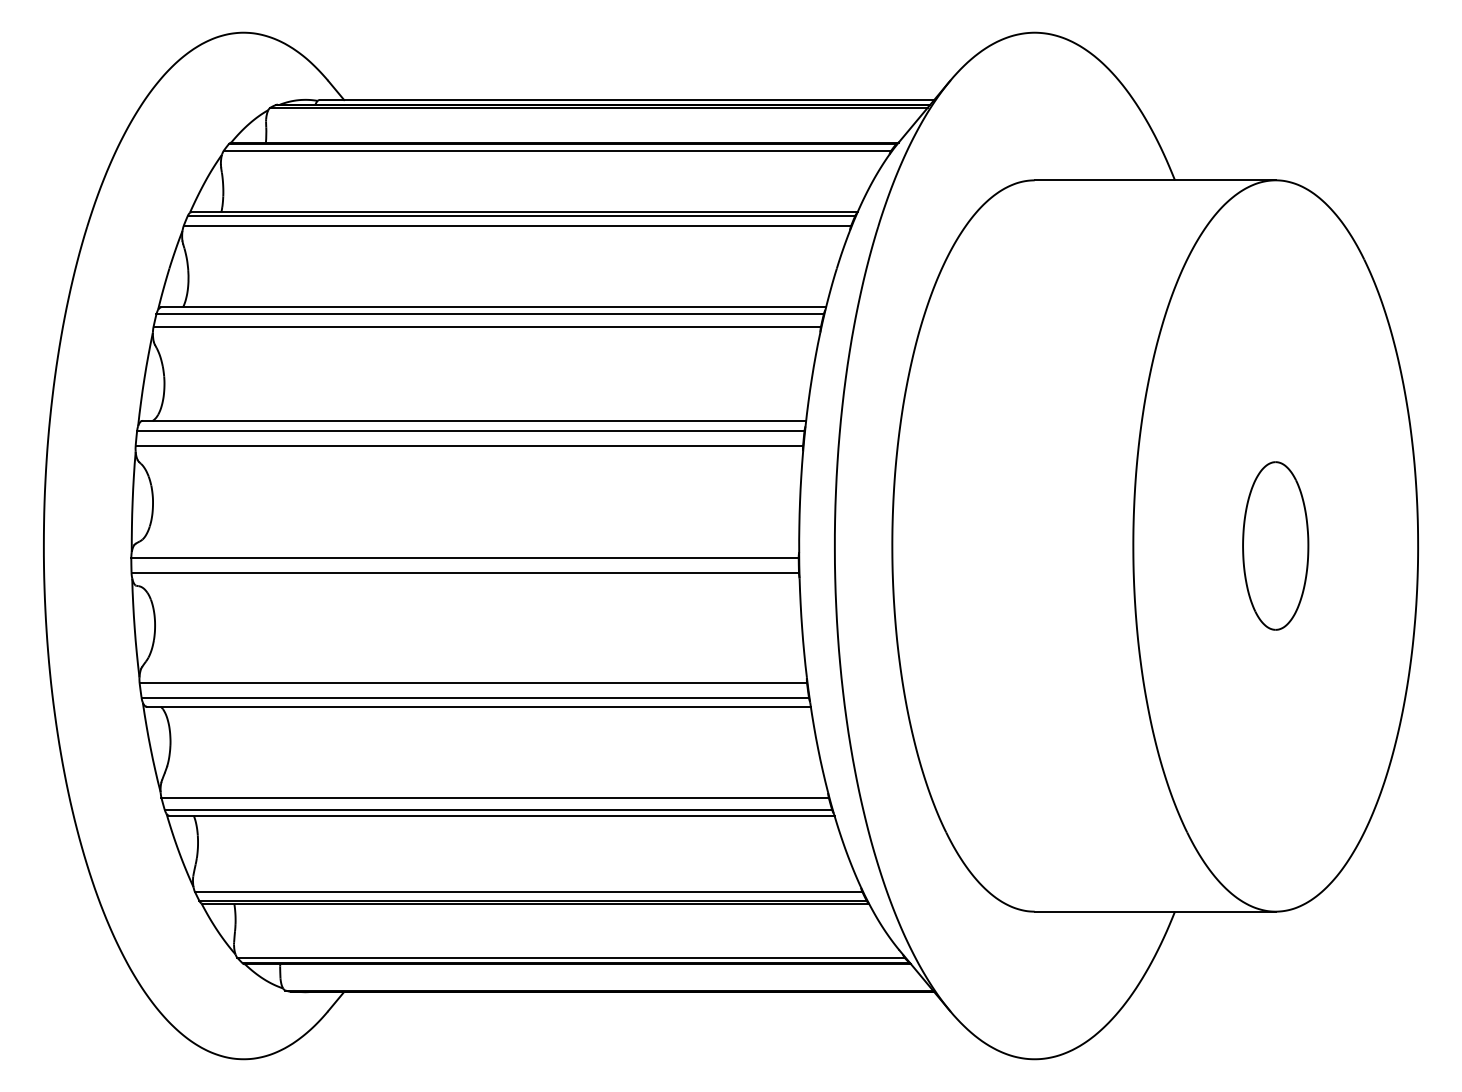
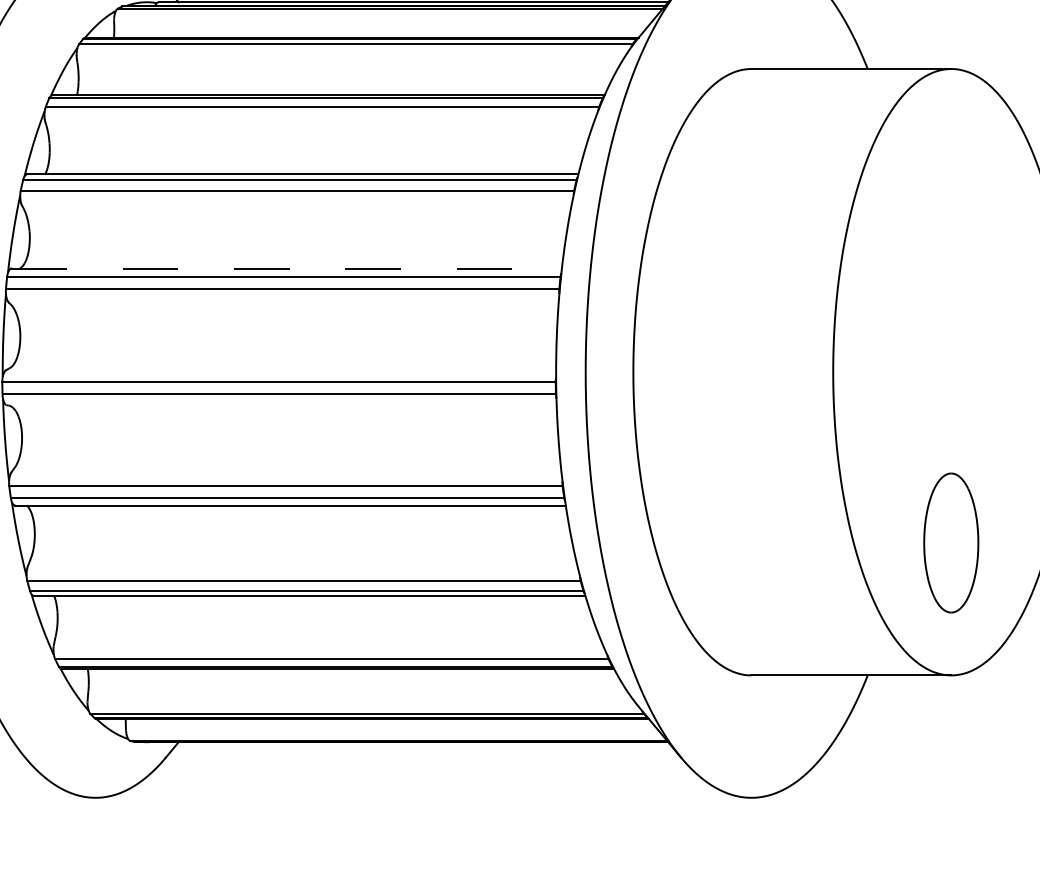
line: (474, 420) -> (286, 268), solid -> dashed
part: (1275, 545) -> (951, 542), moved

